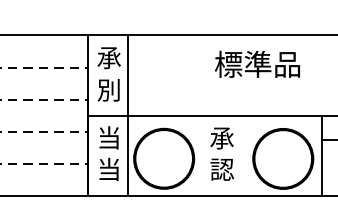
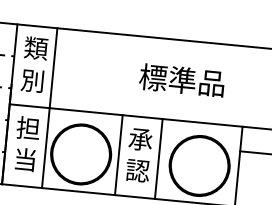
text: (108, 57) -> (35, 48), 承 -> 類
text: (257, 63) -> (182, 79), moved
text: (108, 137) -> (27, 127), 当 -> 担
line: (201, 155) -> (118, 154), added
line: (241, 155) -> (158, 158), added

